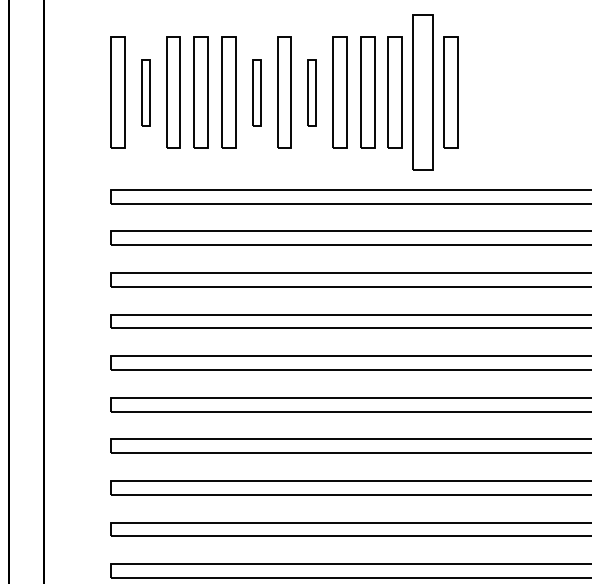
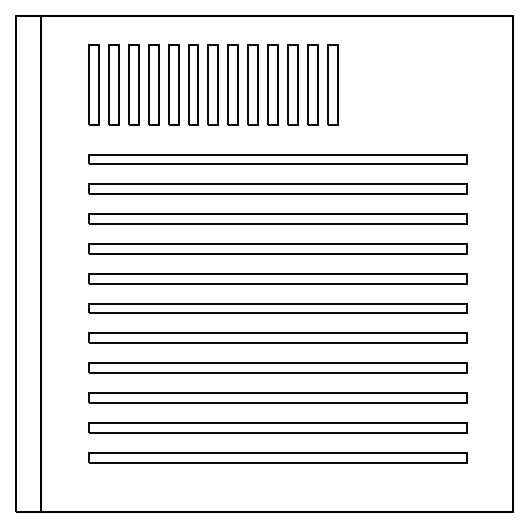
part: (145, 92) -> (113, 84), size x1.67
part: (256, 92) -> (193, 84), size x1.67
part: (311, 92) -> (232, 84), size x1.67
part: (422, 92) -> (312, 84), size x0.71

